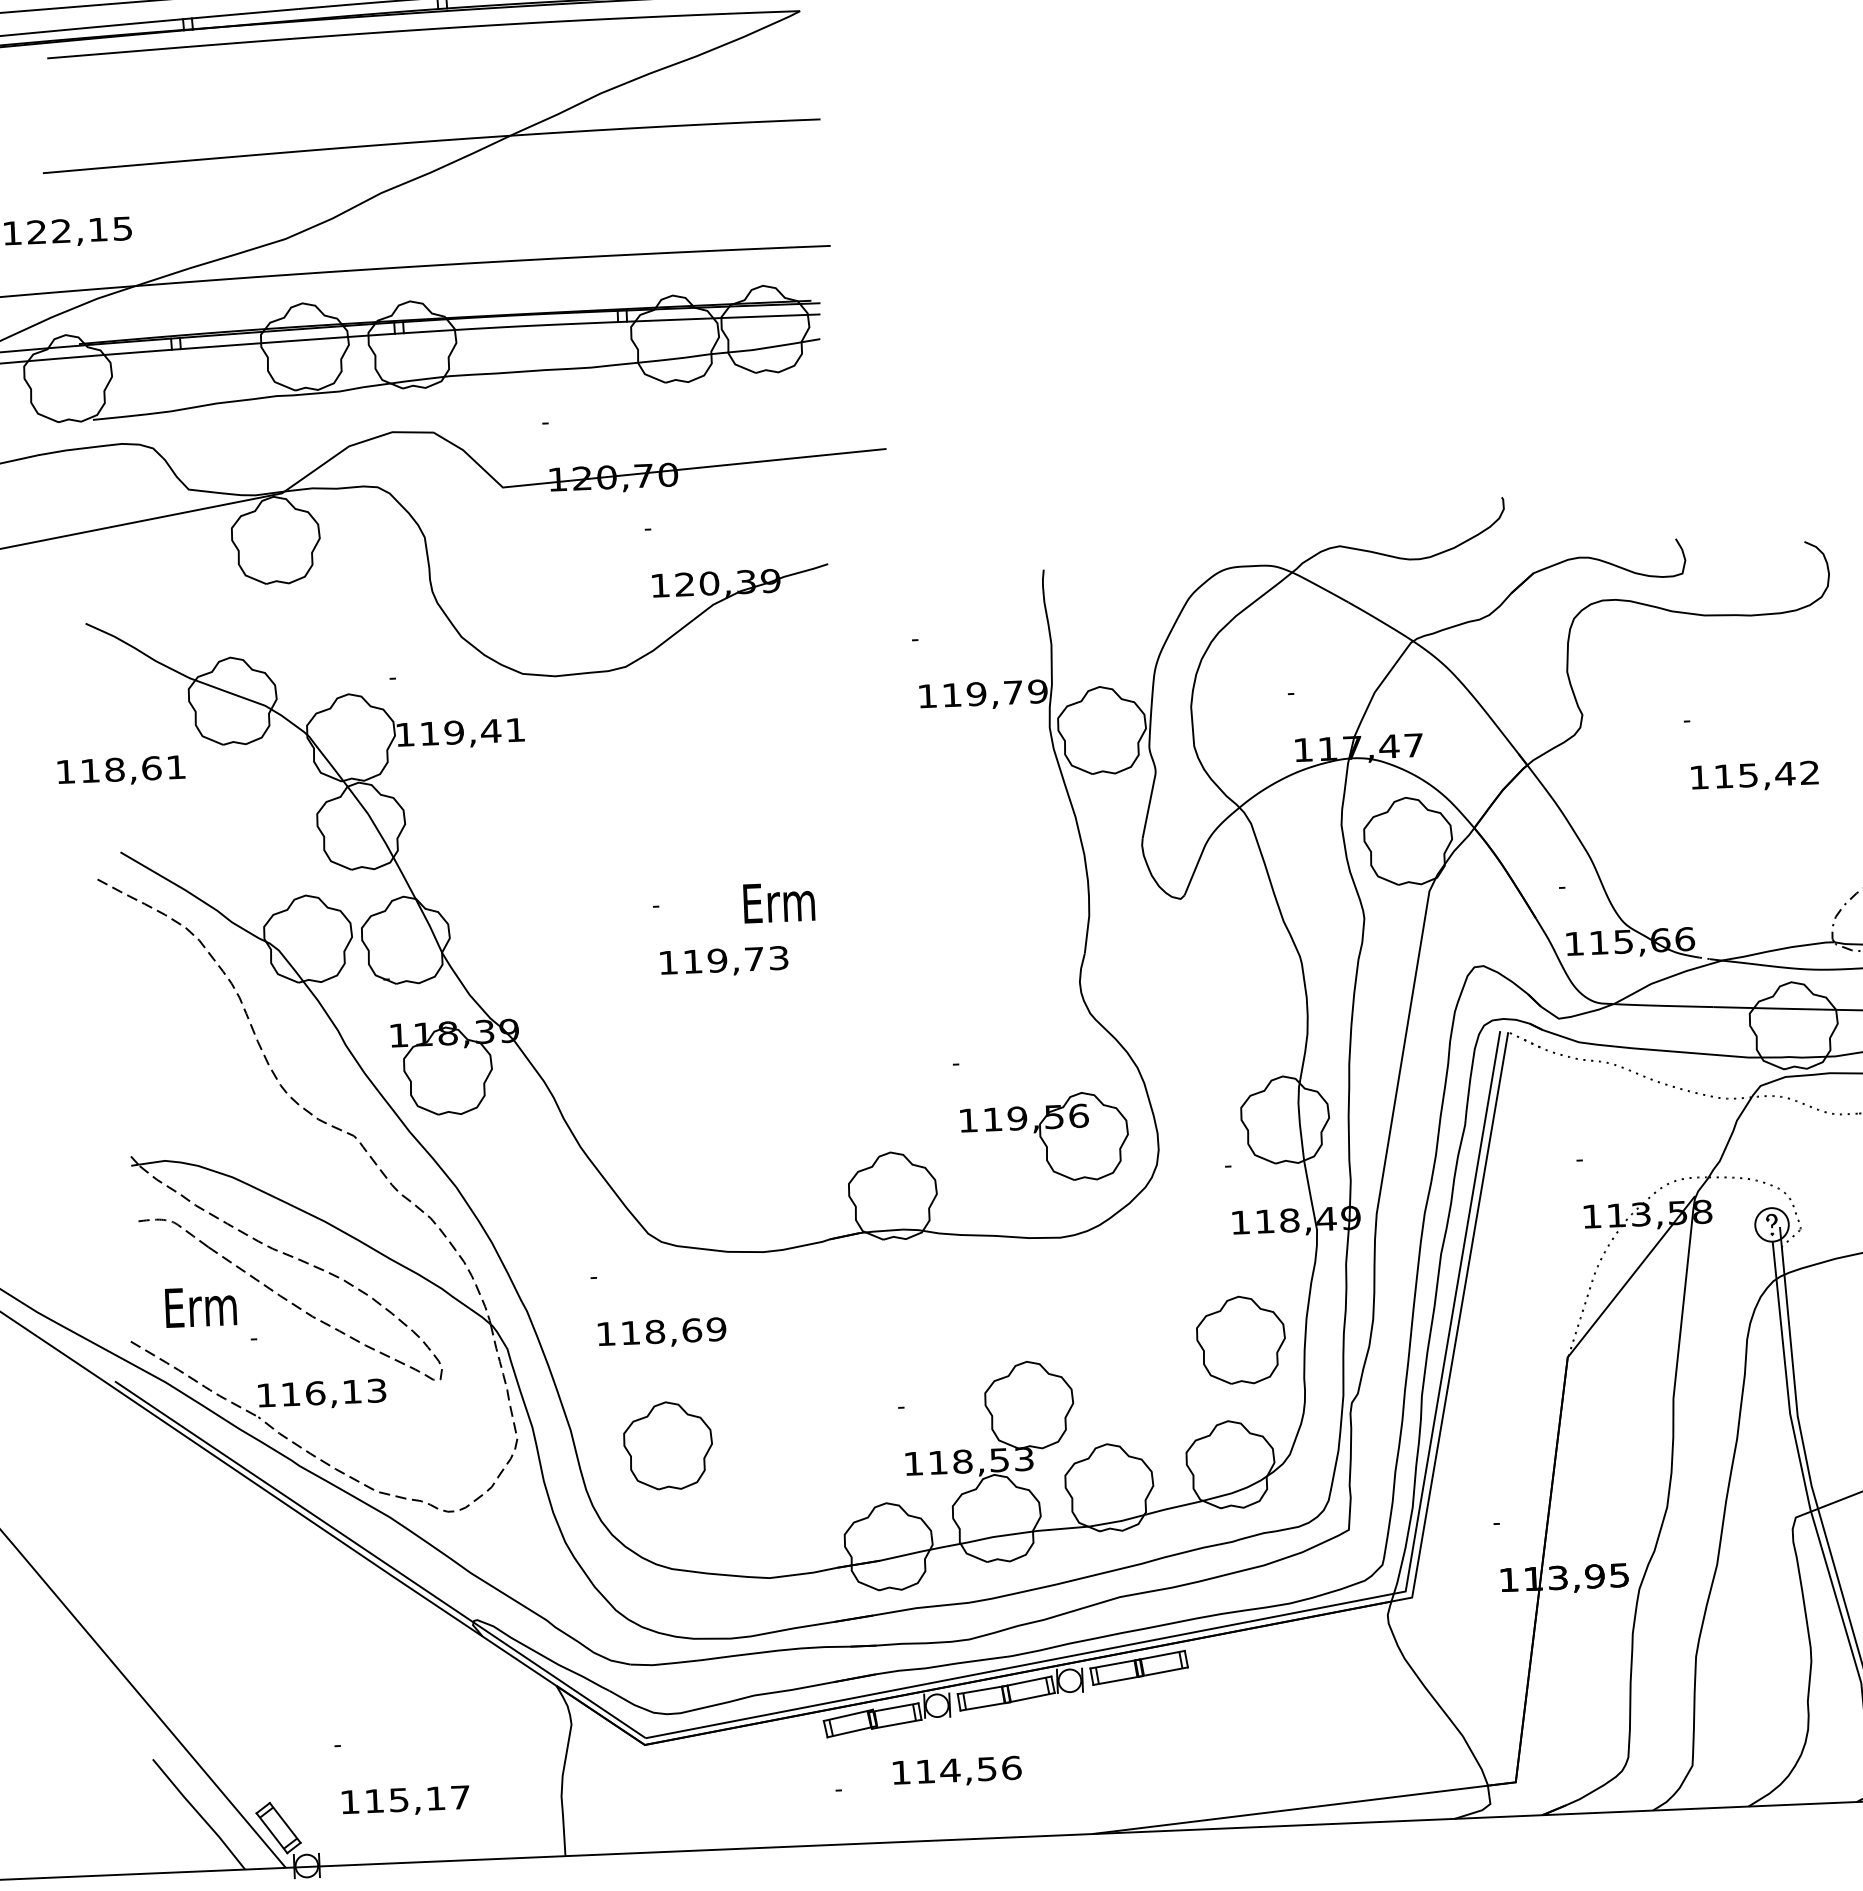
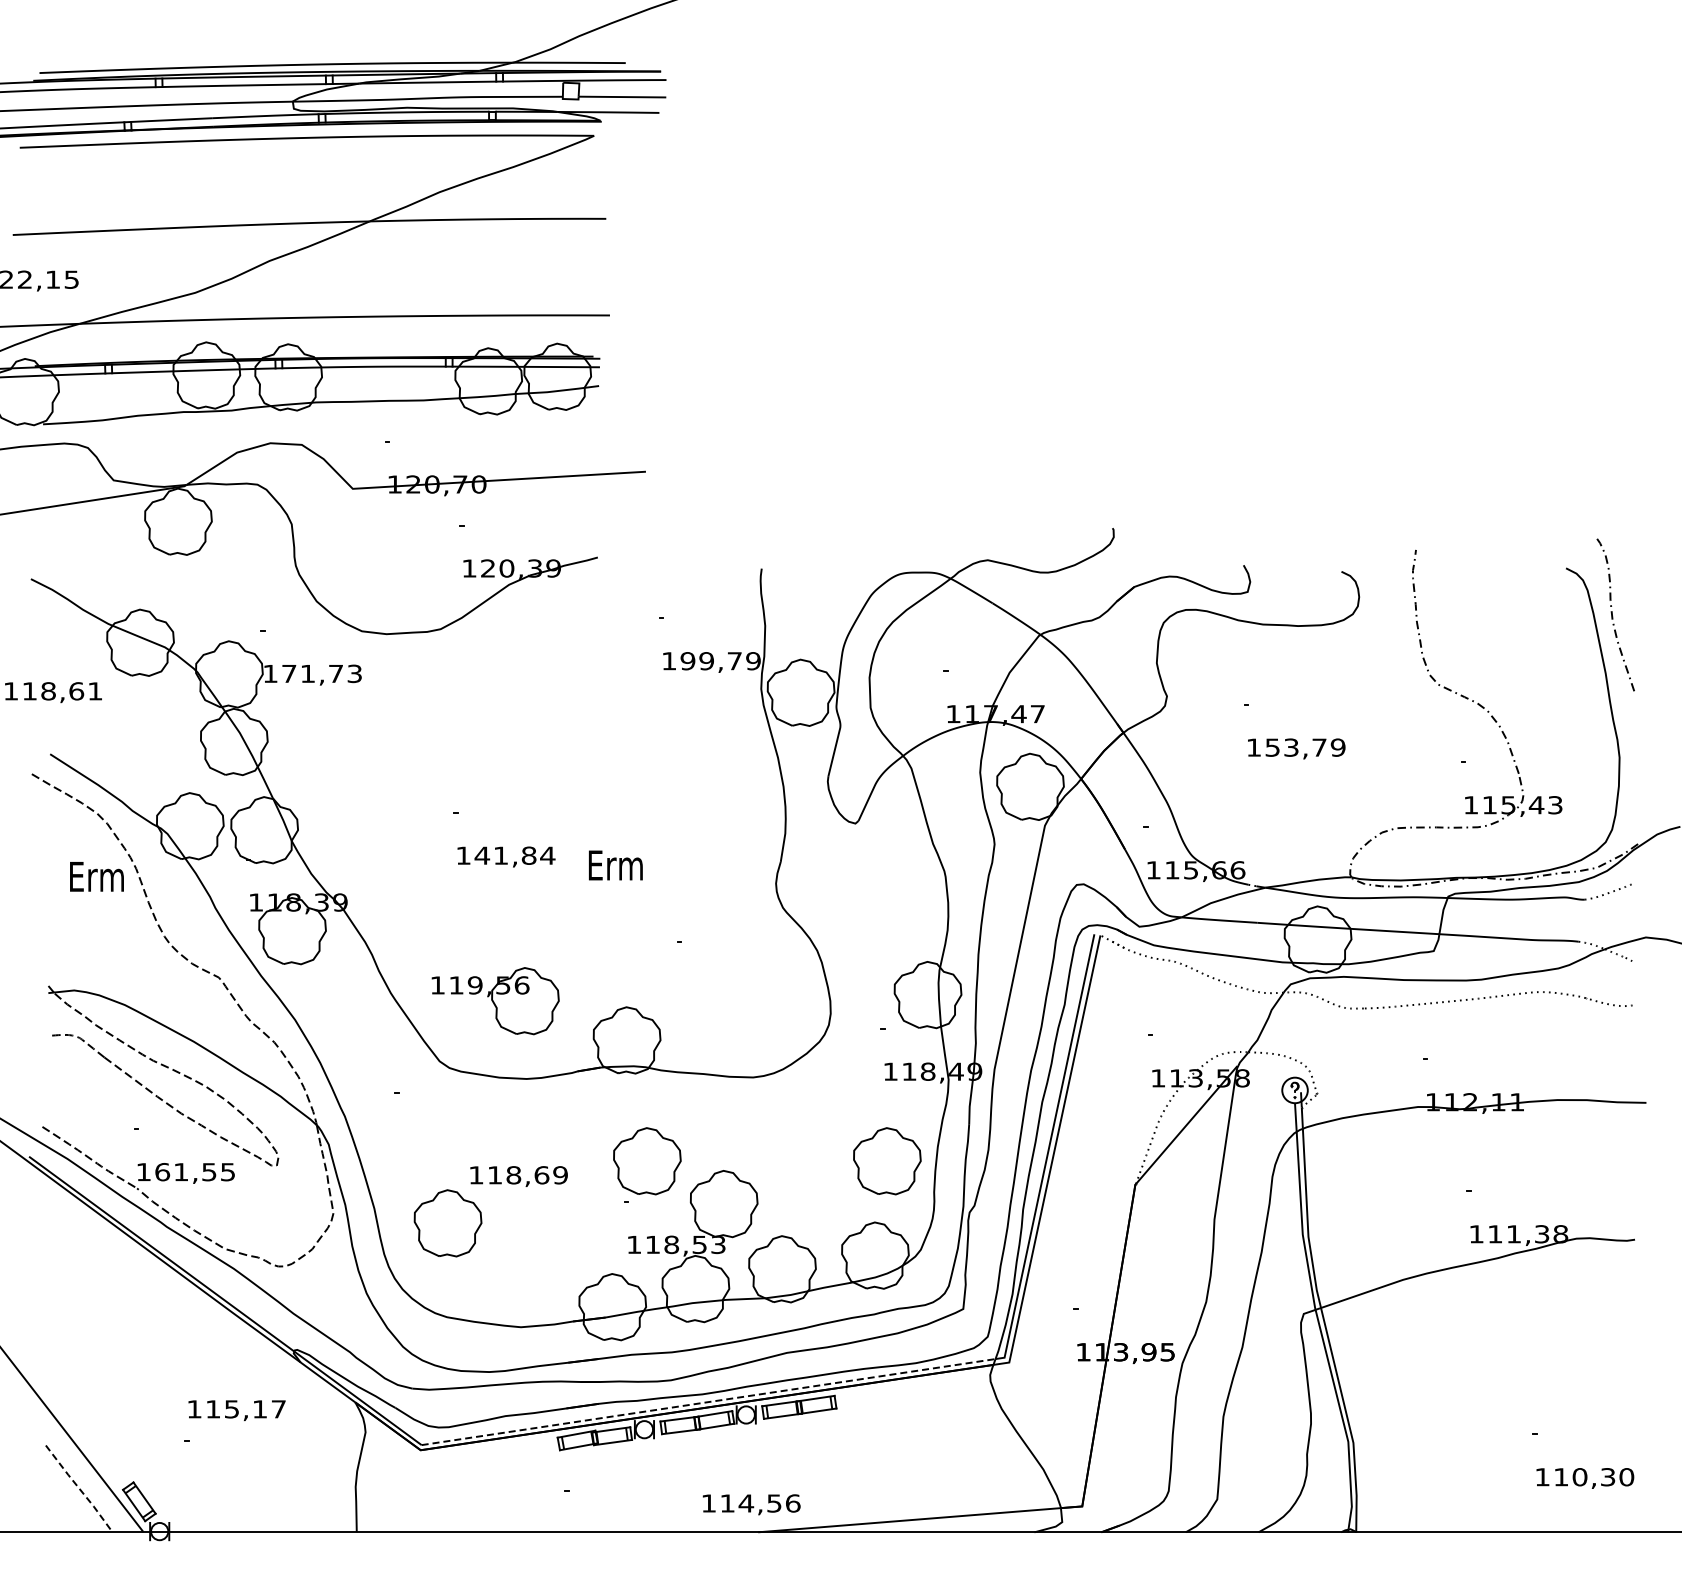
text: (951, 695) -> (687, 661), 119,79 -> 199,79
text: (471, 731) -> (321, 673), 119,41 -> 171,73
text: (1766, 774) -> (1305, 747), 115,42 -> 153,79
text: (778, 902) -> (615, 865), moved
text: (735, 959) -> (514, 855), 119,73 -> 141,84
part: (1044, 1138) -> (495, 1001), moved
text: (200, 1306) -> (96, 876), moved
text: (661, 1333) -> (518, 1176), moved
part: (926, 1353) -> (647, 1161), added
text: (334, 1393) -> (195, 1172), 116,13 -> 161,55
line: (1021, 1666) -> (709, 1402), solid -> dashed
text: (957, 1771) -> (751, 1504), moved
text: (405, 1801) -> (236, 1410), moved
line: (199, 1813) -> (79, 1488), solid -> dashed

